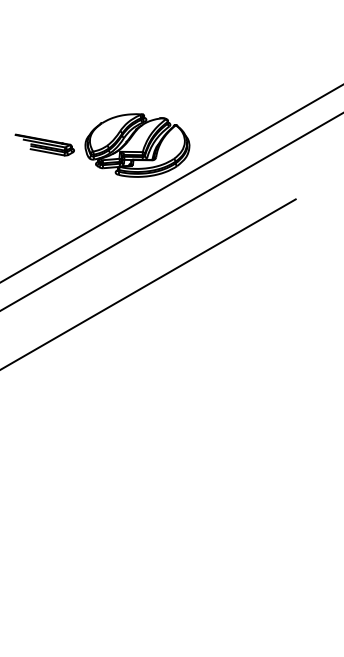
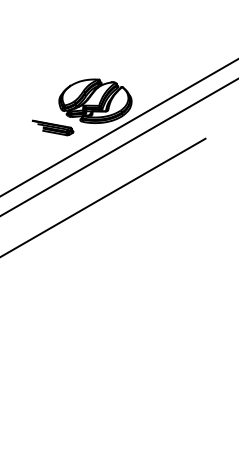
part: (43, 144) -> (52, 127), moved

